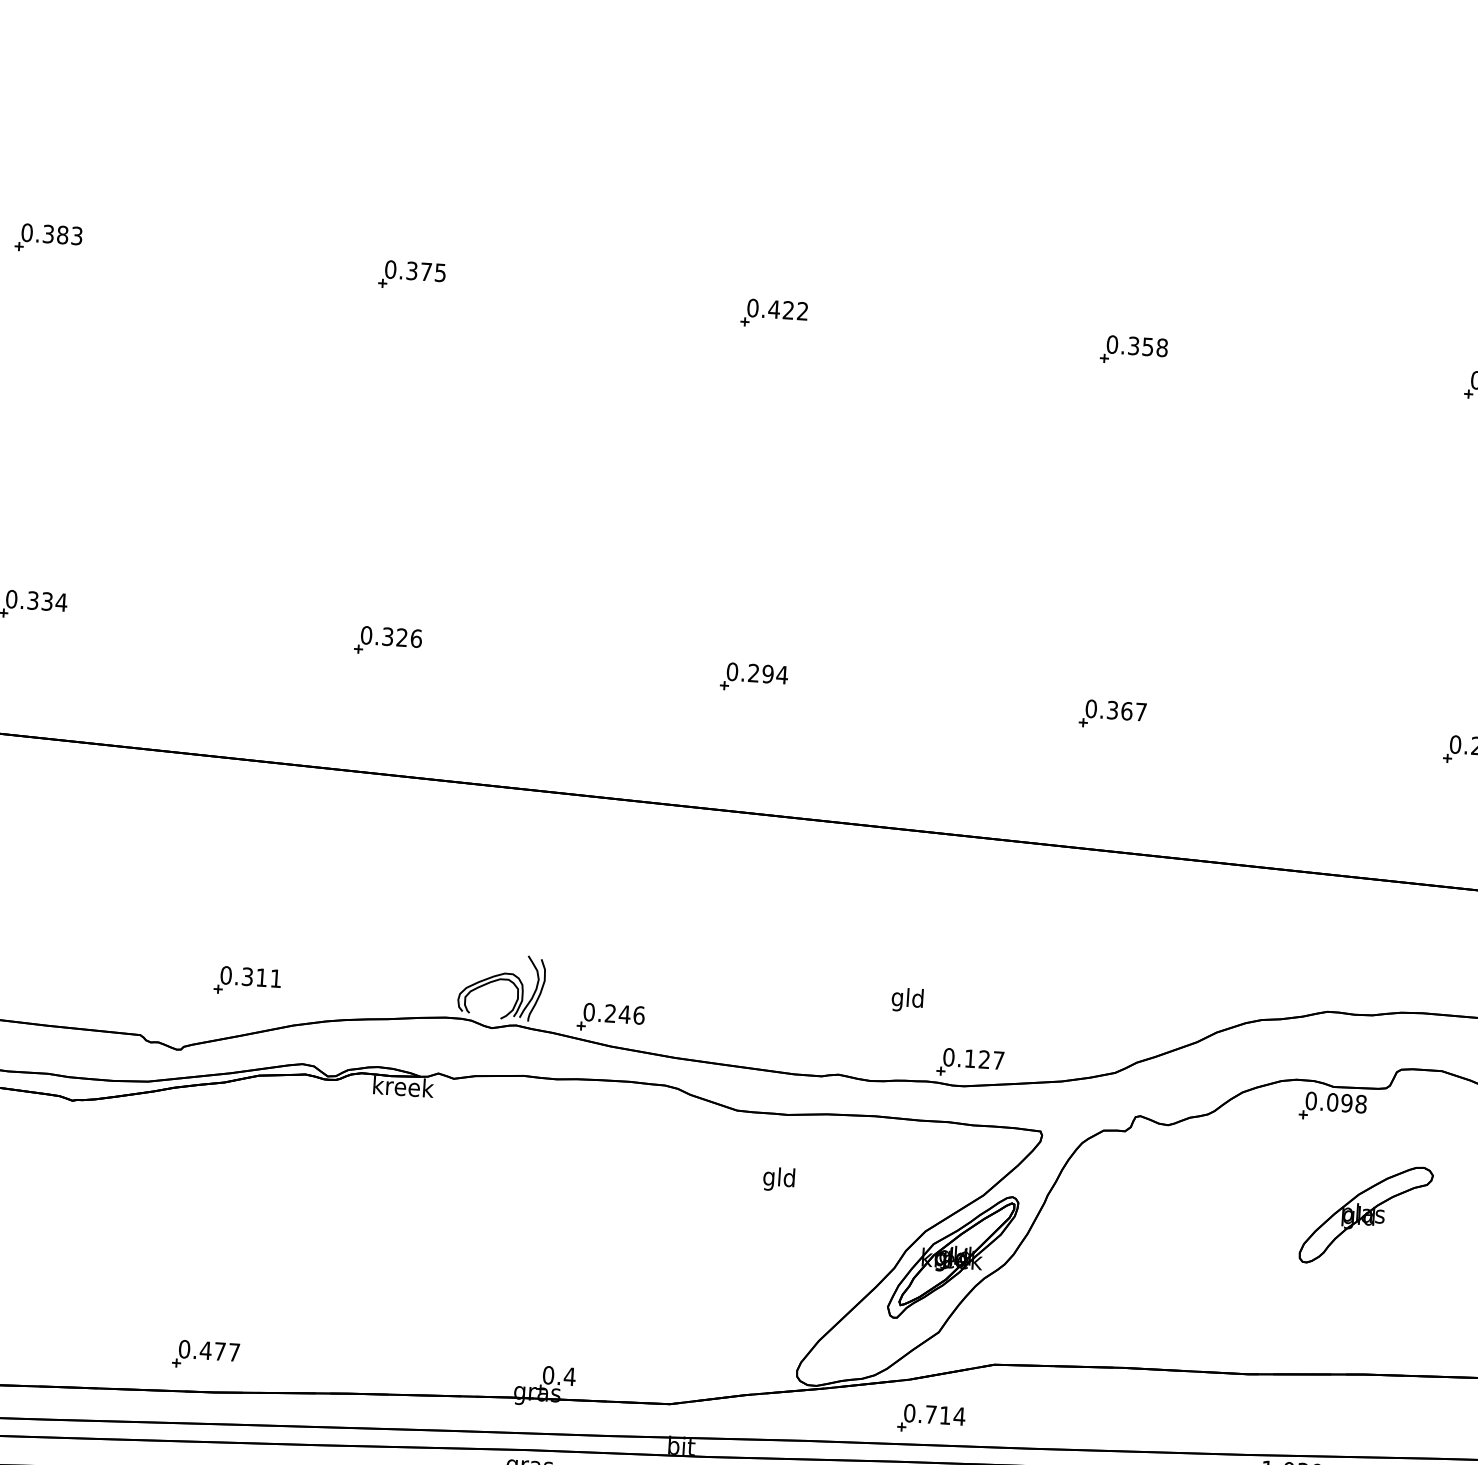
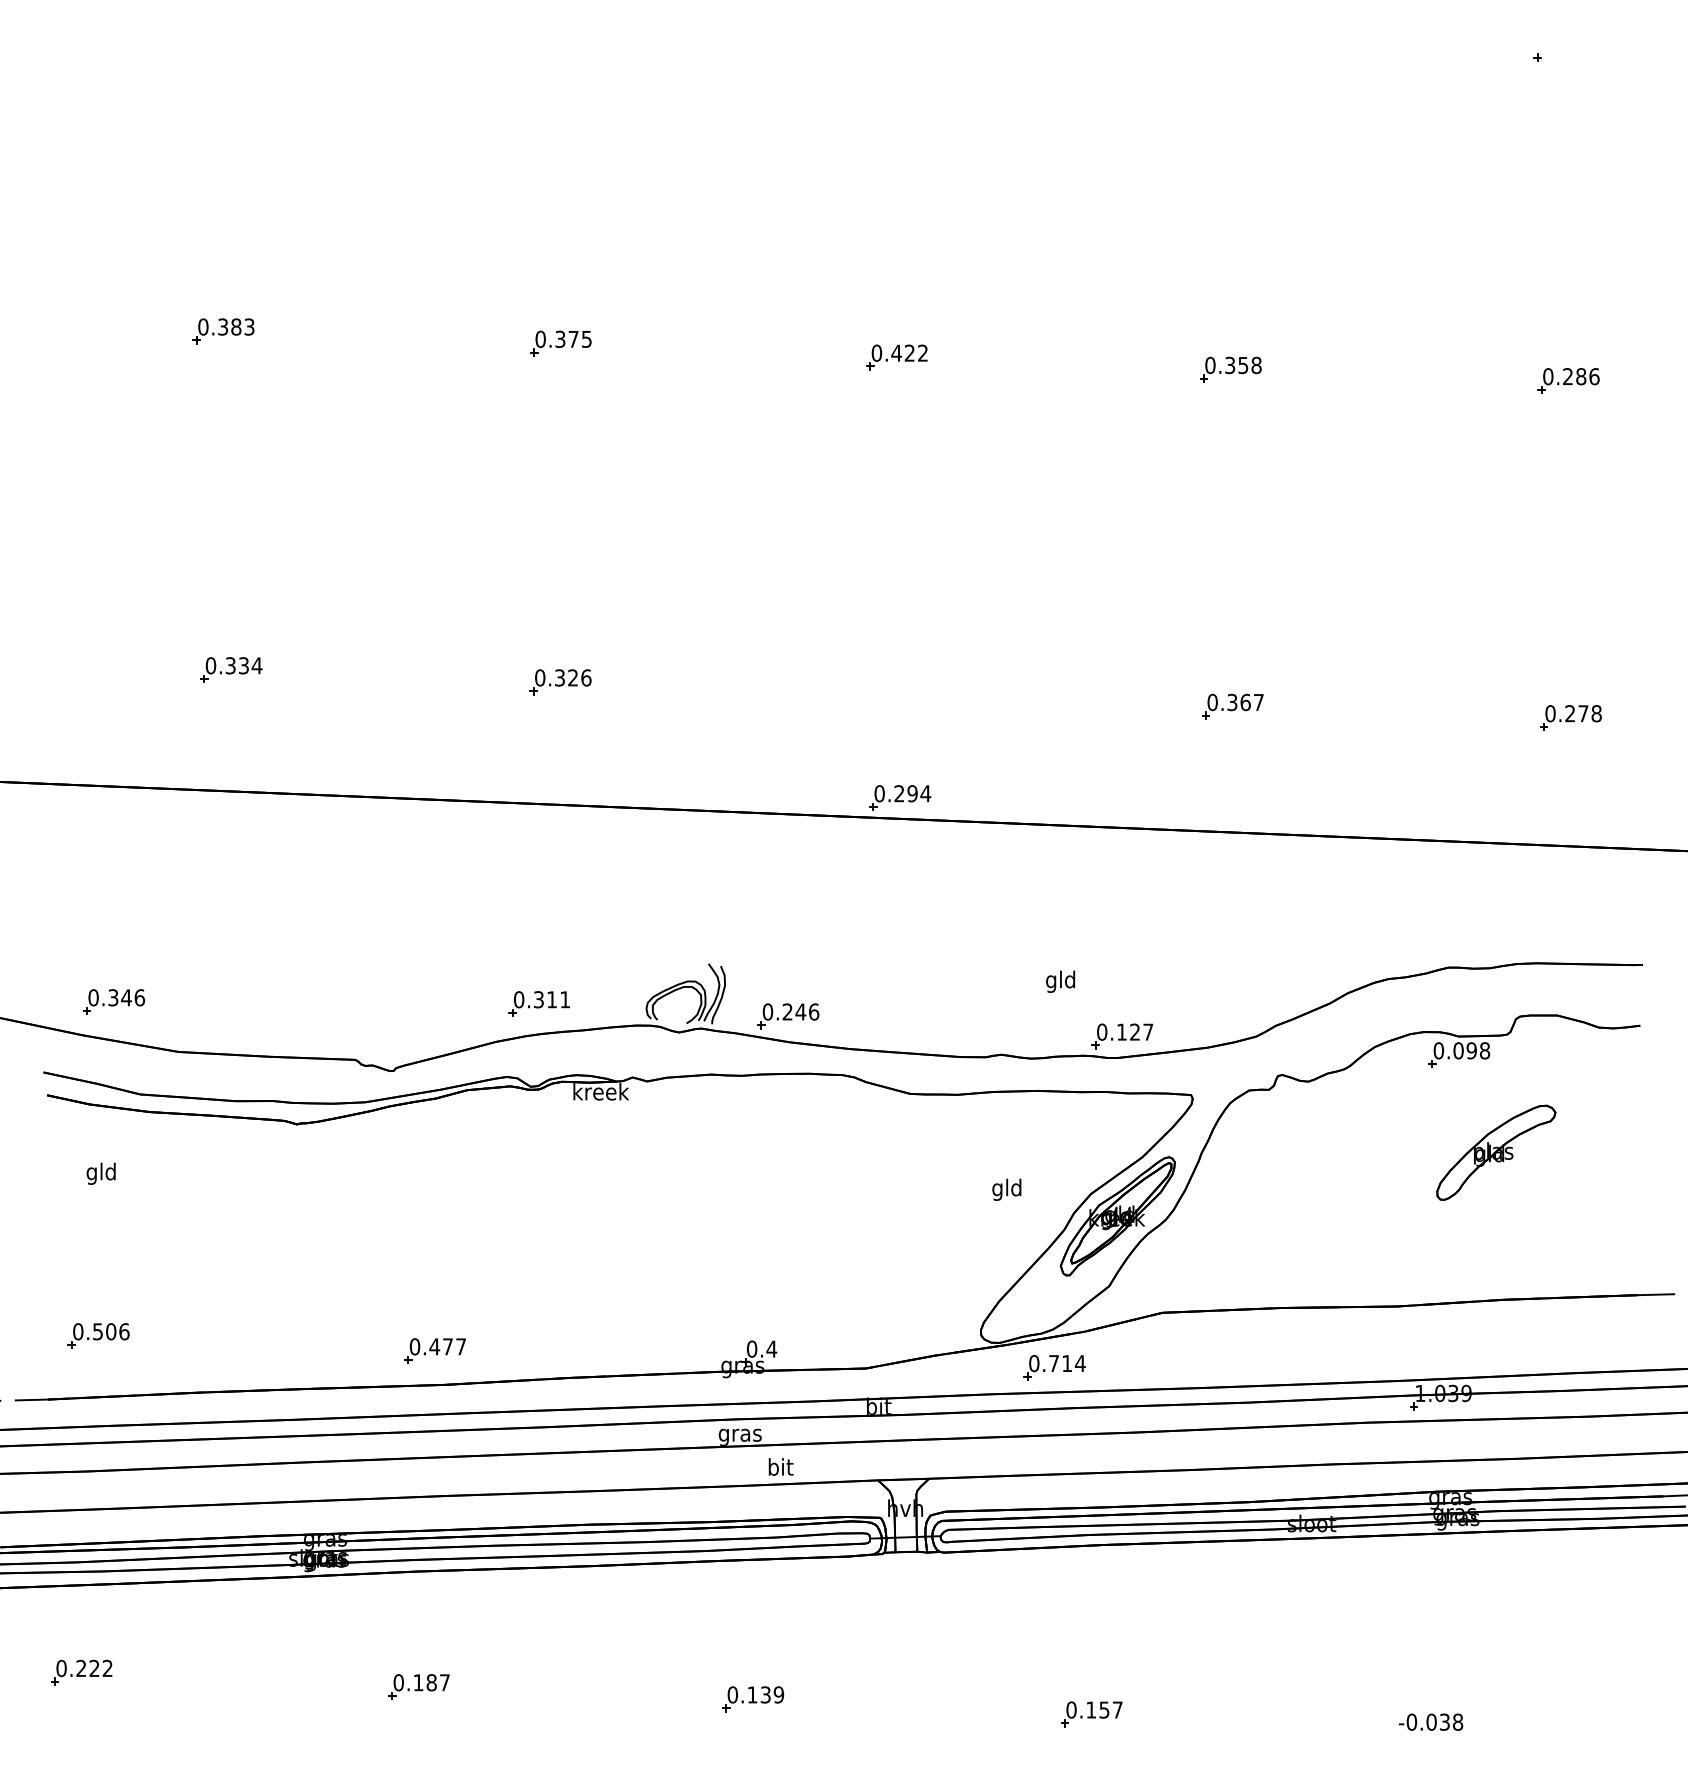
part: (754, 677) -> (900, 797), moved
part: (246, 980) -> (538, 1003), moved
text: (778, 1179) -> (1006, 1189), moved
part: (931, 1418) -> (1054, 1367), moved

